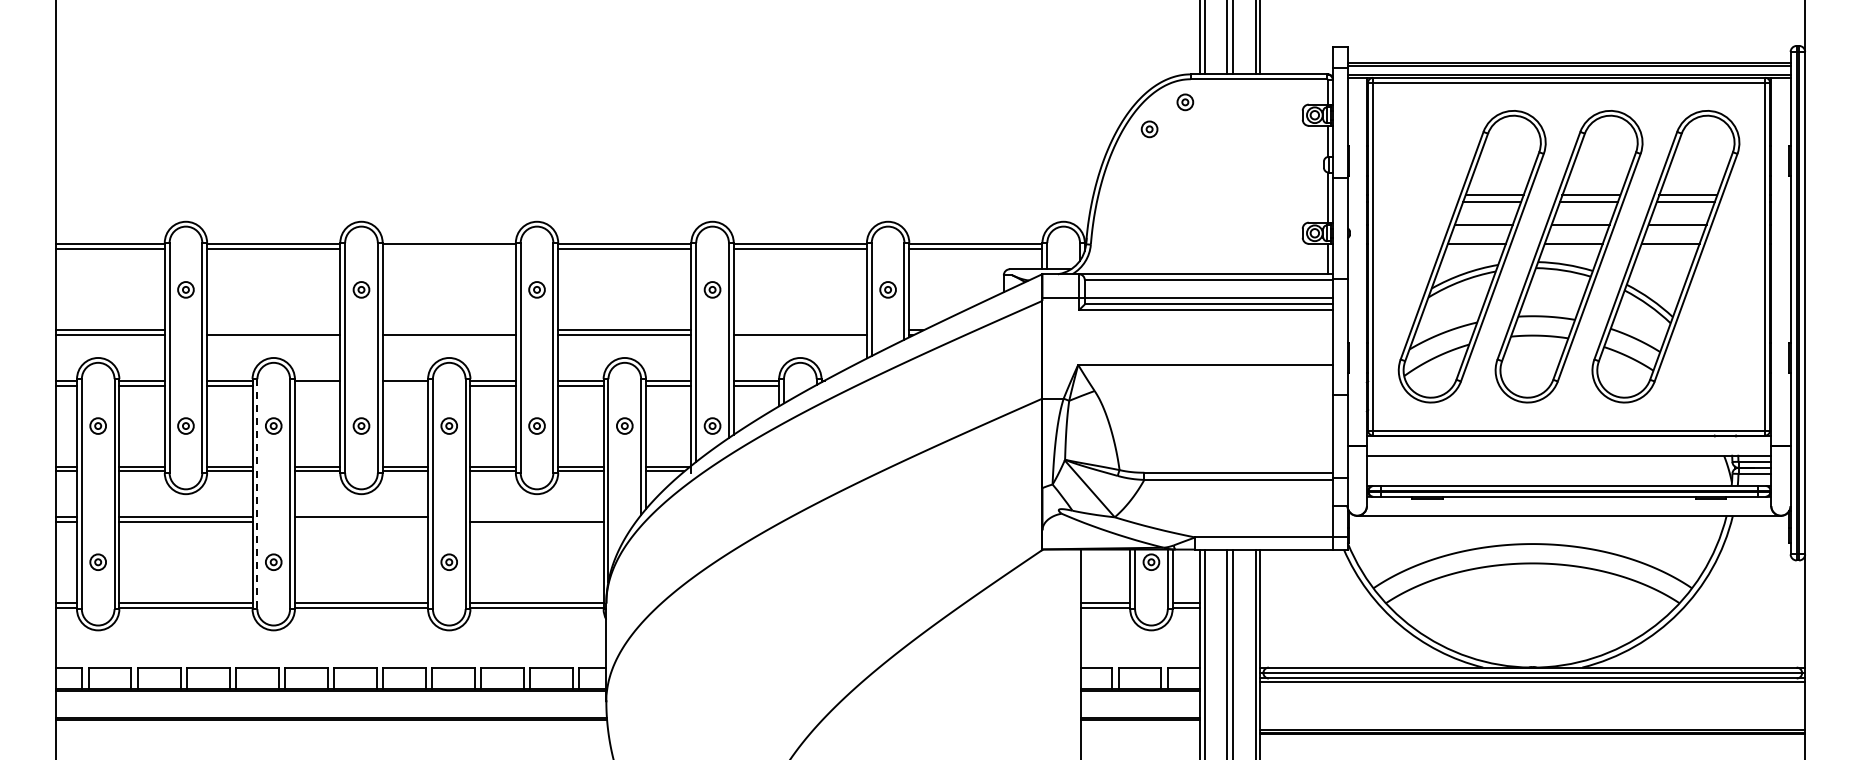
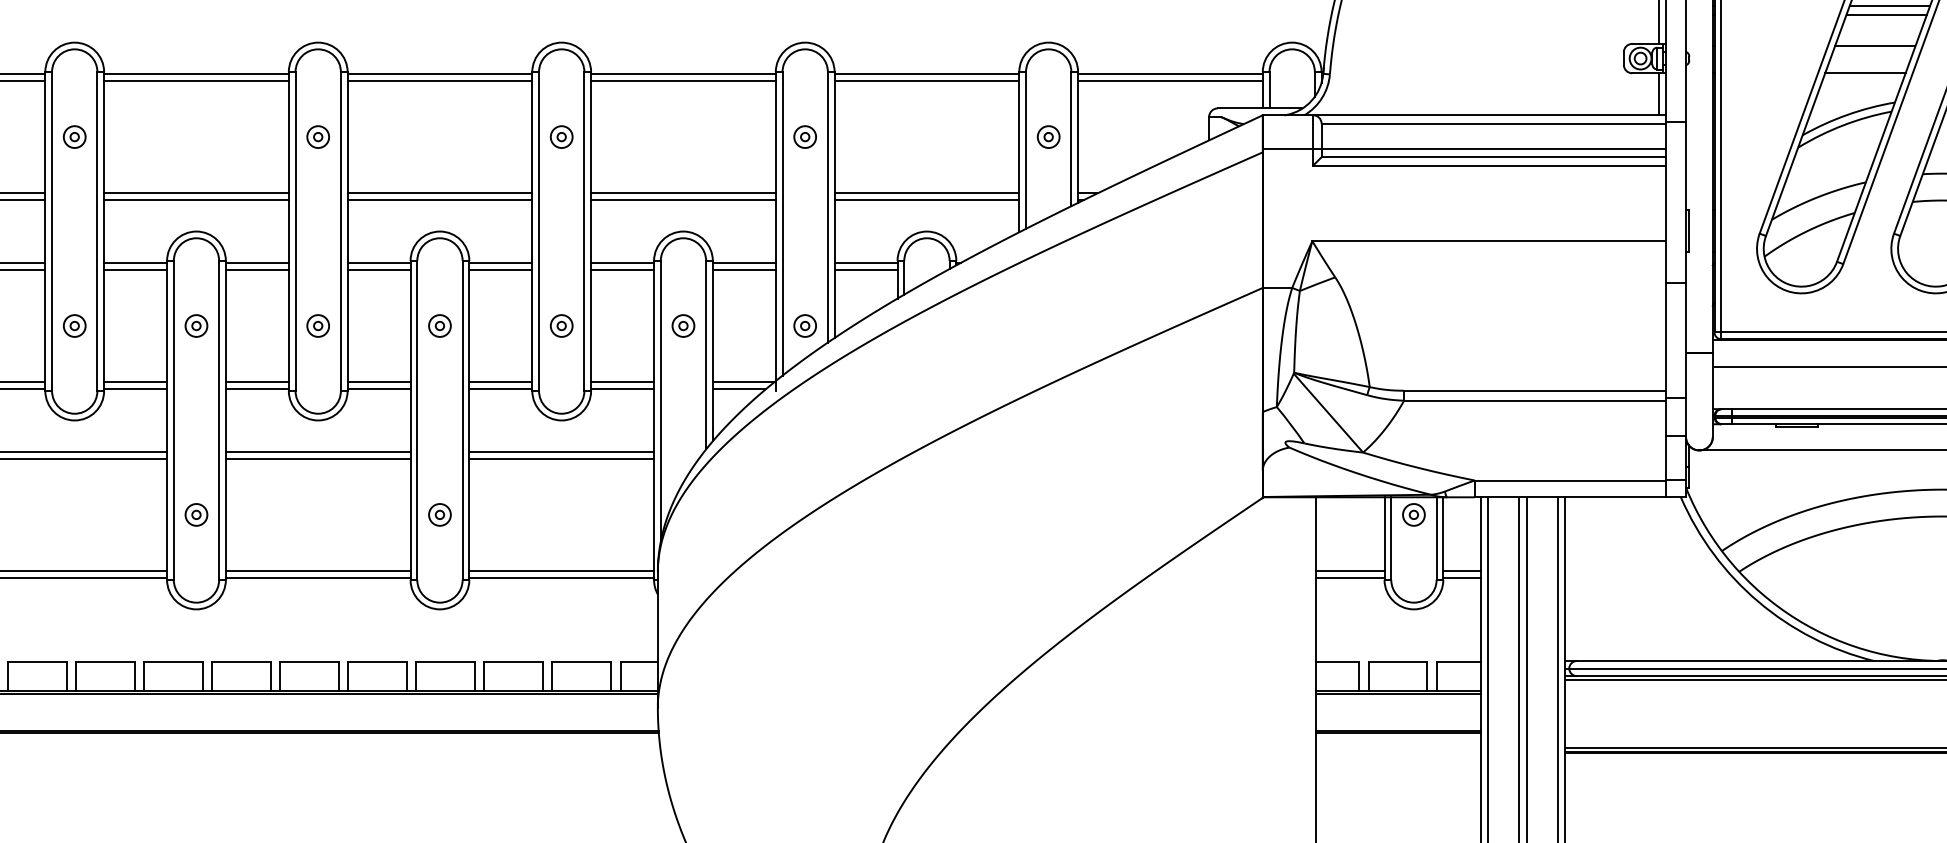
line: (448, 249) -> (438, 81), added
line: (273, 330) -> (196, 193), added
line: (448, 330) -> (438, 193), added
line: (799, 330) -> (925, 193), added
line: (317, 385) -> (257, 269), added
line: (405, 385) -> (379, 269), added
line: (257, 494) -> (173, 420), dashed -> solid
line: (536, 516) -> (560, 451), added
line: (361, 521) -> (318, 458), added

